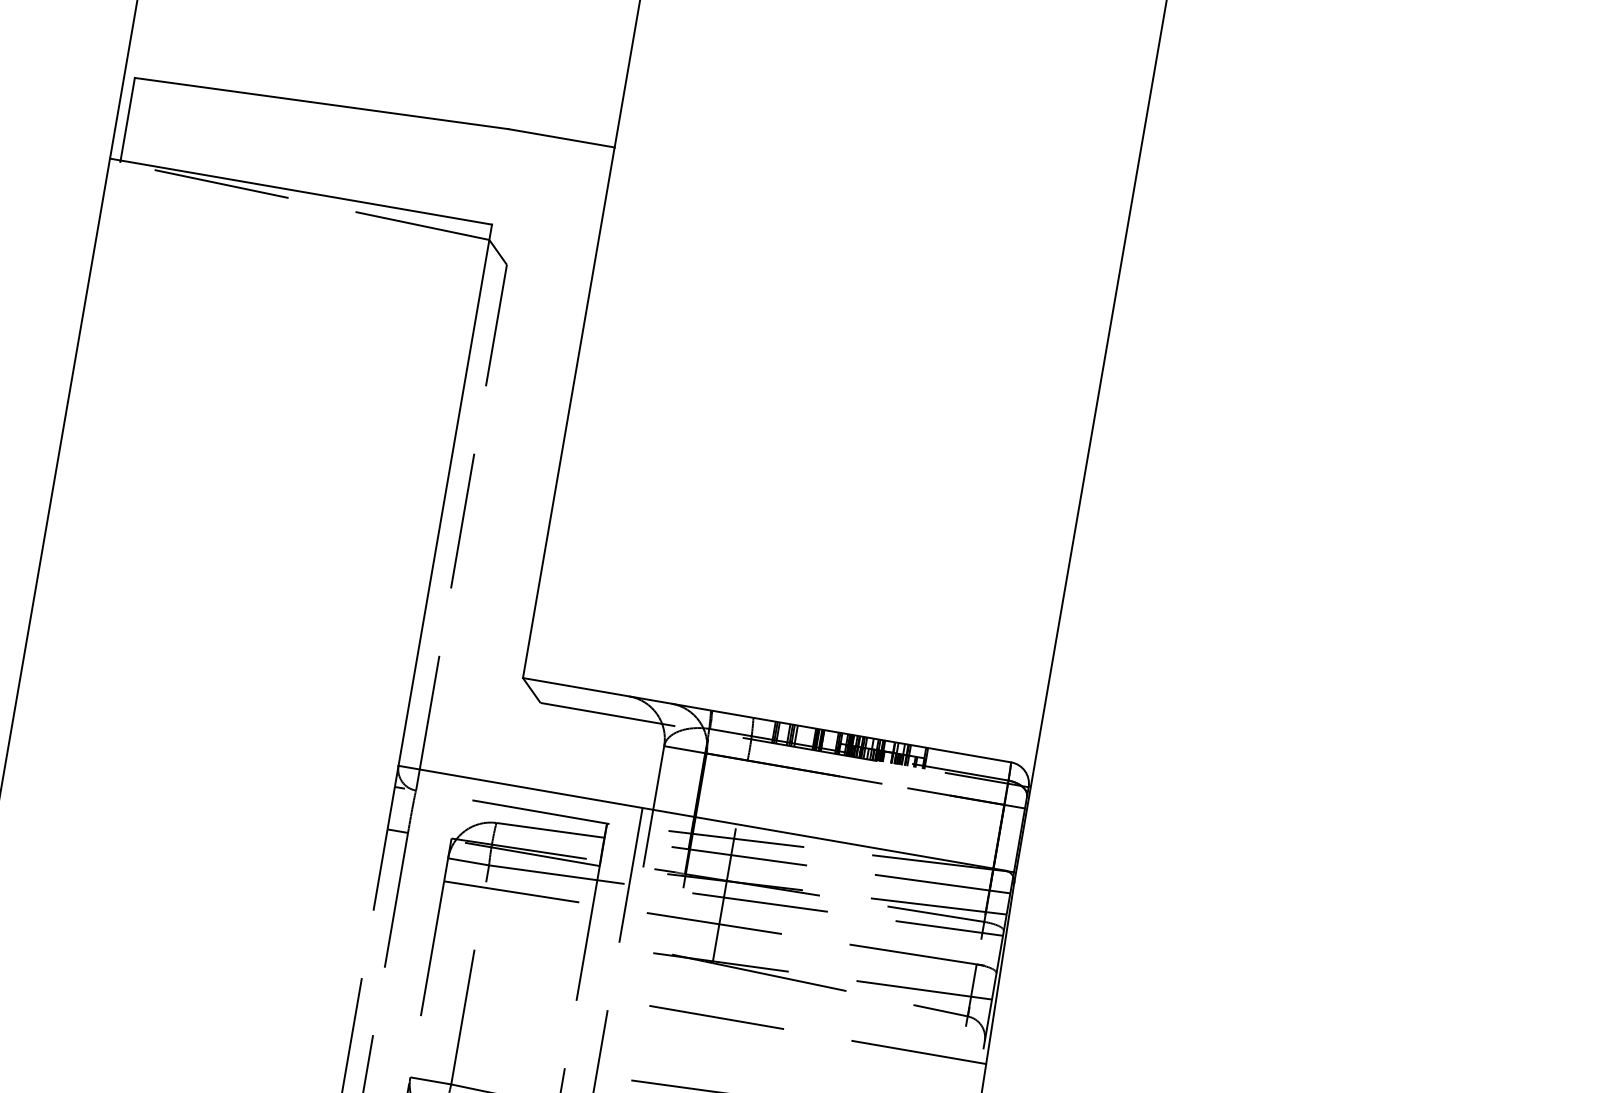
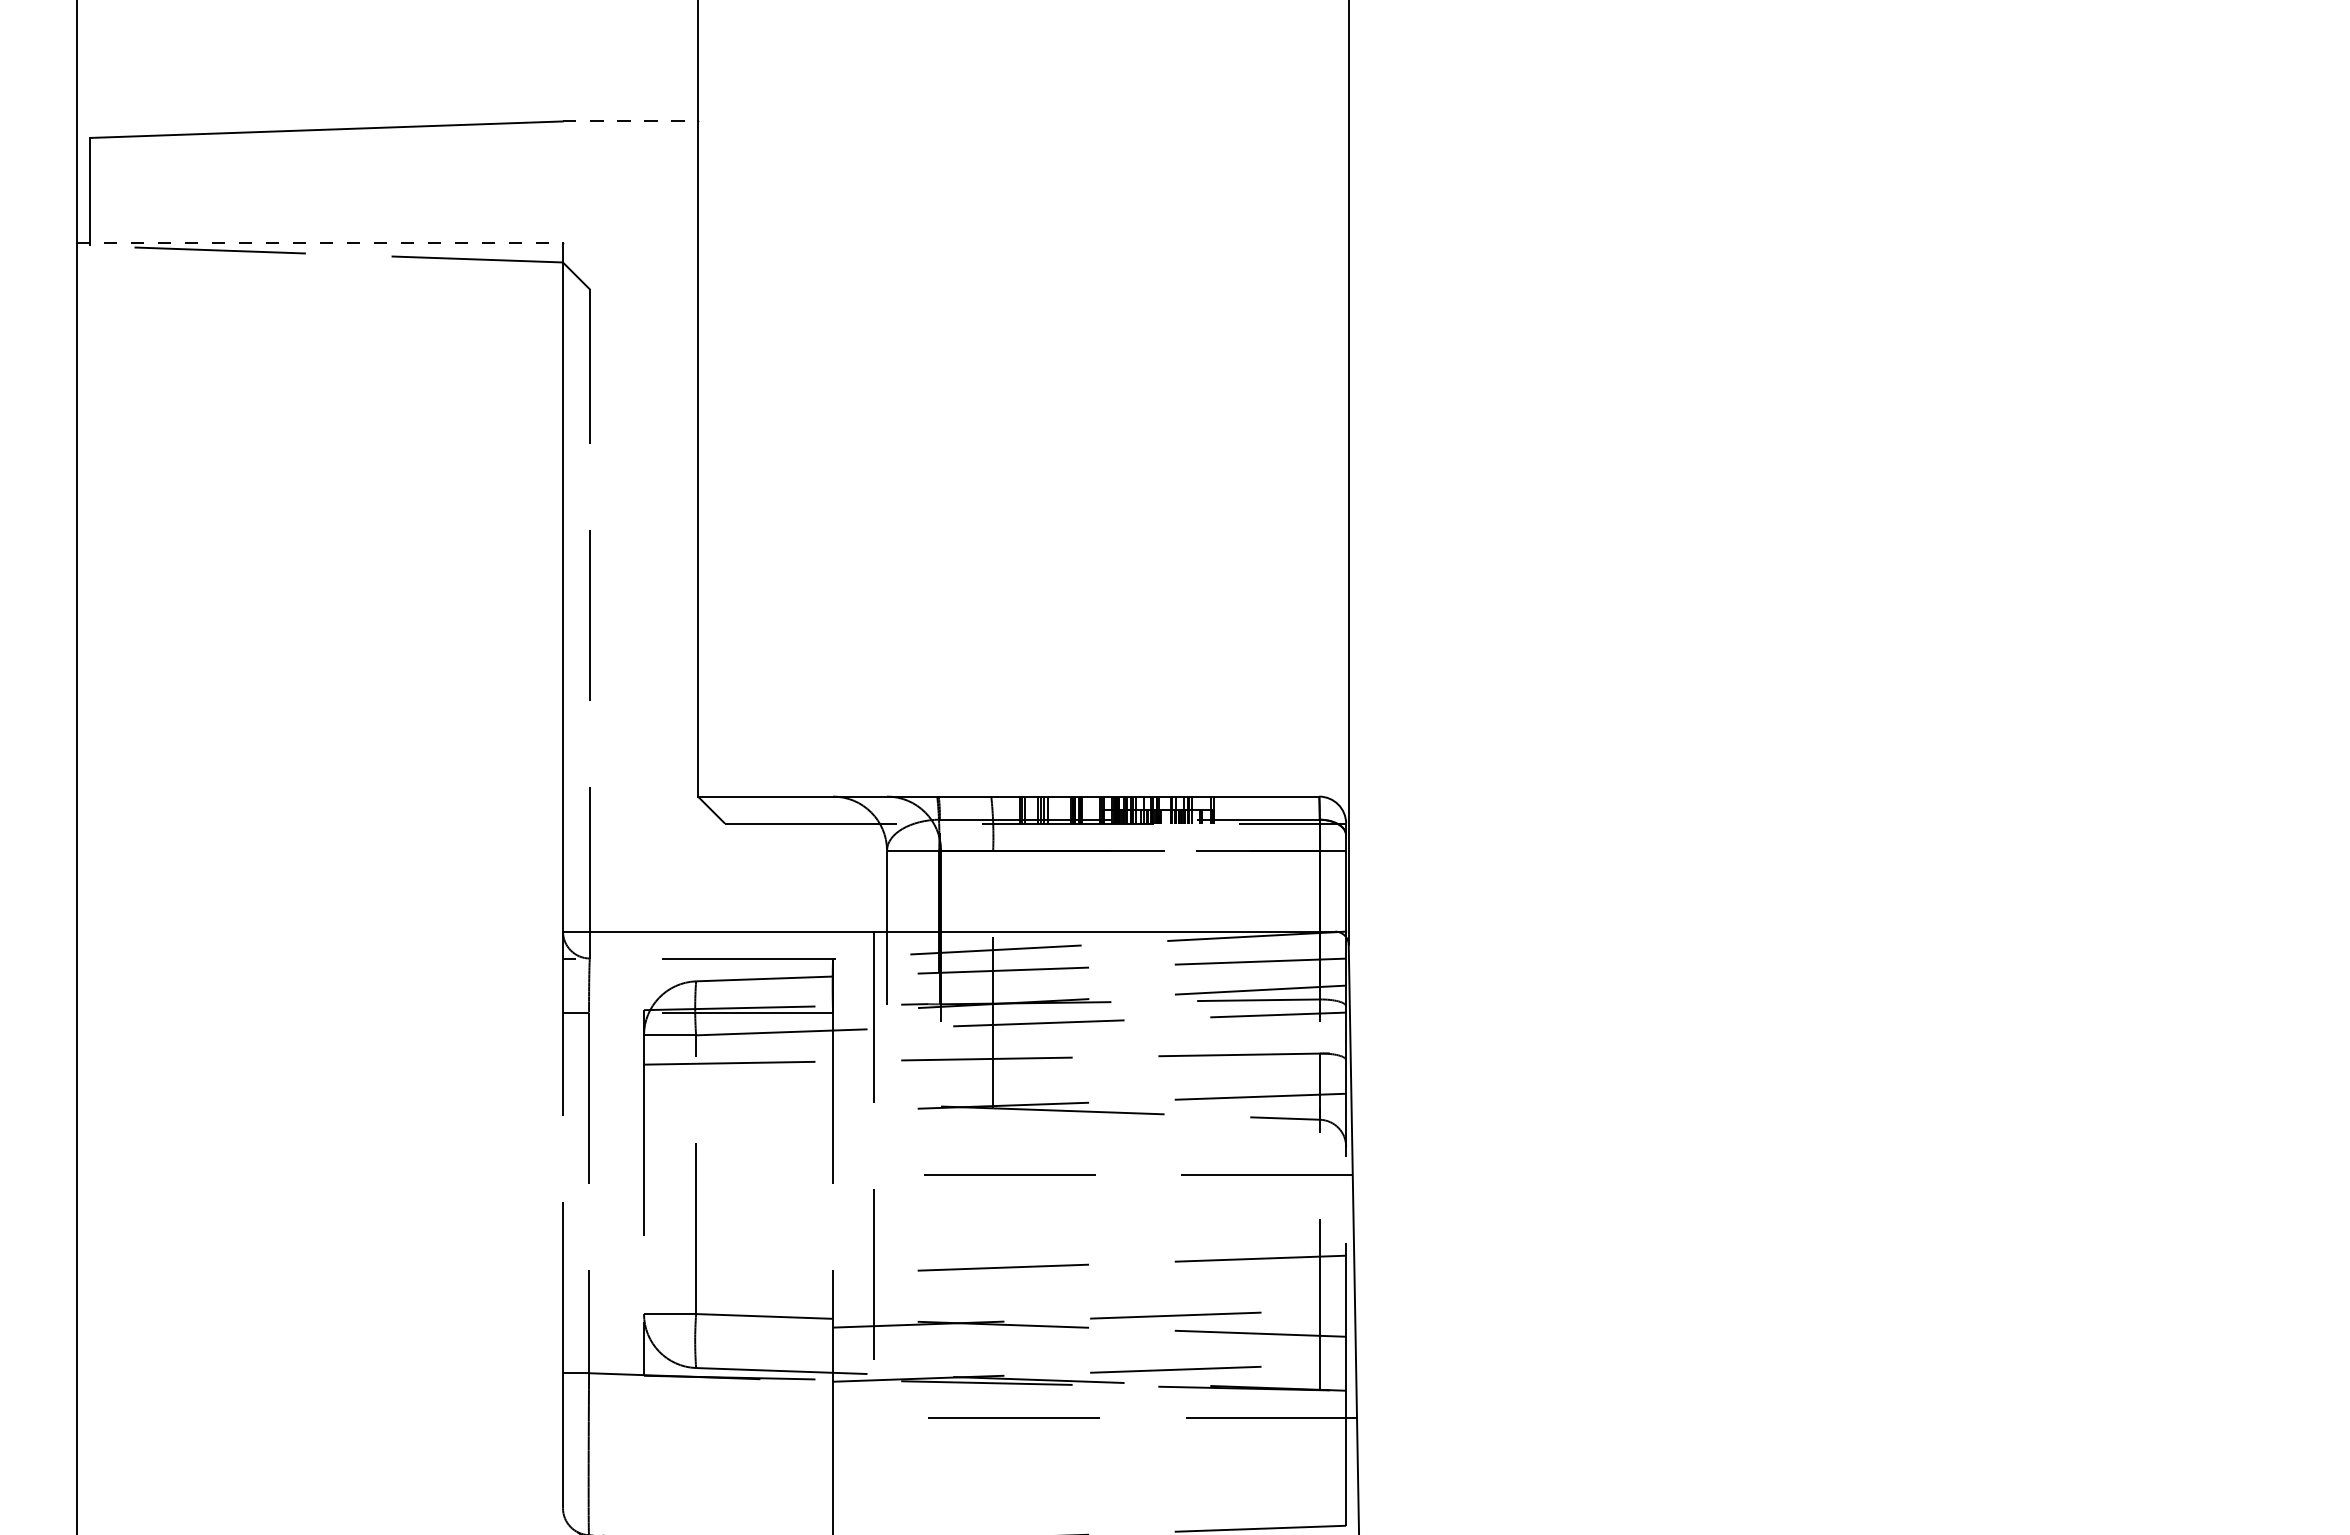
line: (561, 138) -> (630, 121), solid -> dashed
line: (301, 191) -> (320, 242), solid -> dashed

